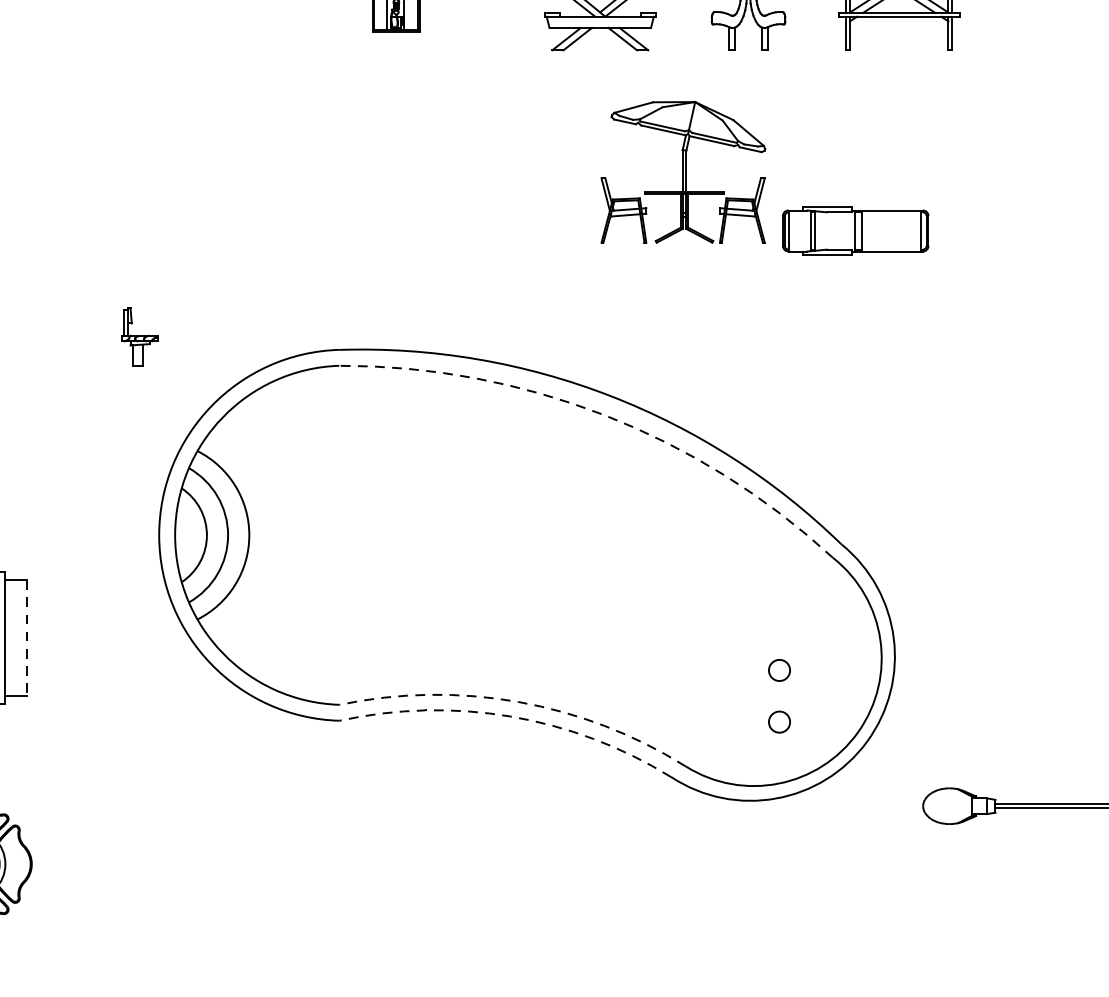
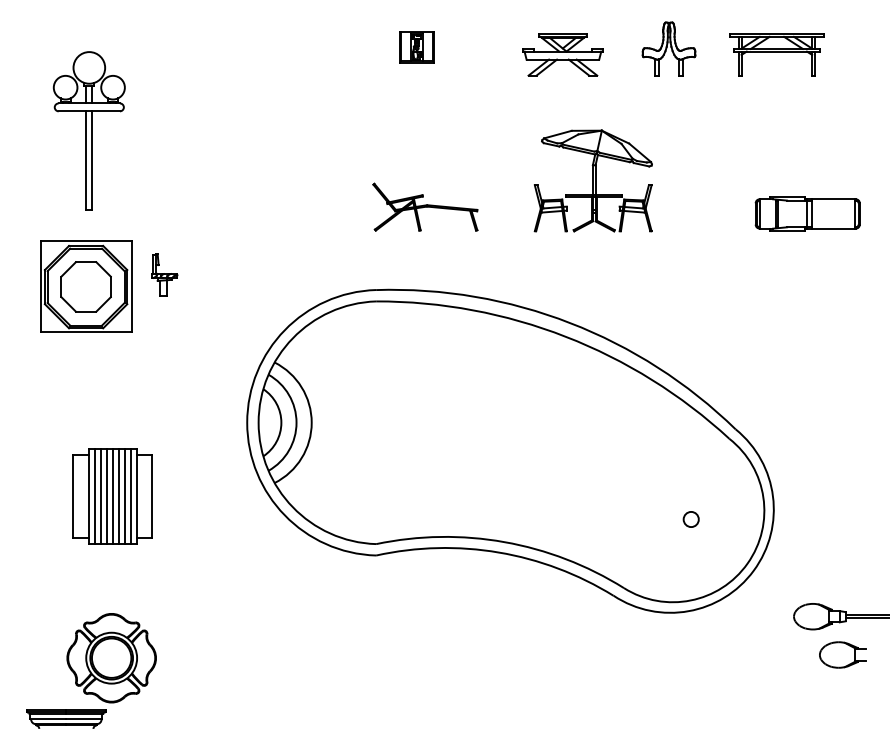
part: (682, 171) -> (592, 180), moved
part: (855, 230) -> (807, 213), moved
part: (408, 233) -> (425, 206), added
part: (140, 336) -> (164, 274), moved
arc: (603, 414) -> (565, 336), dashed -> solid
line: (26, 638) -> (152, 496), dashed -> solid
arc: (518, 702) -> (504, 542), dashed -> solid
arc: (510, 716) -> (498, 552), dashed -> solid
circle: (778, 722) -> (690, 556), removed
part: (990, 859) -> (842, 654), added

